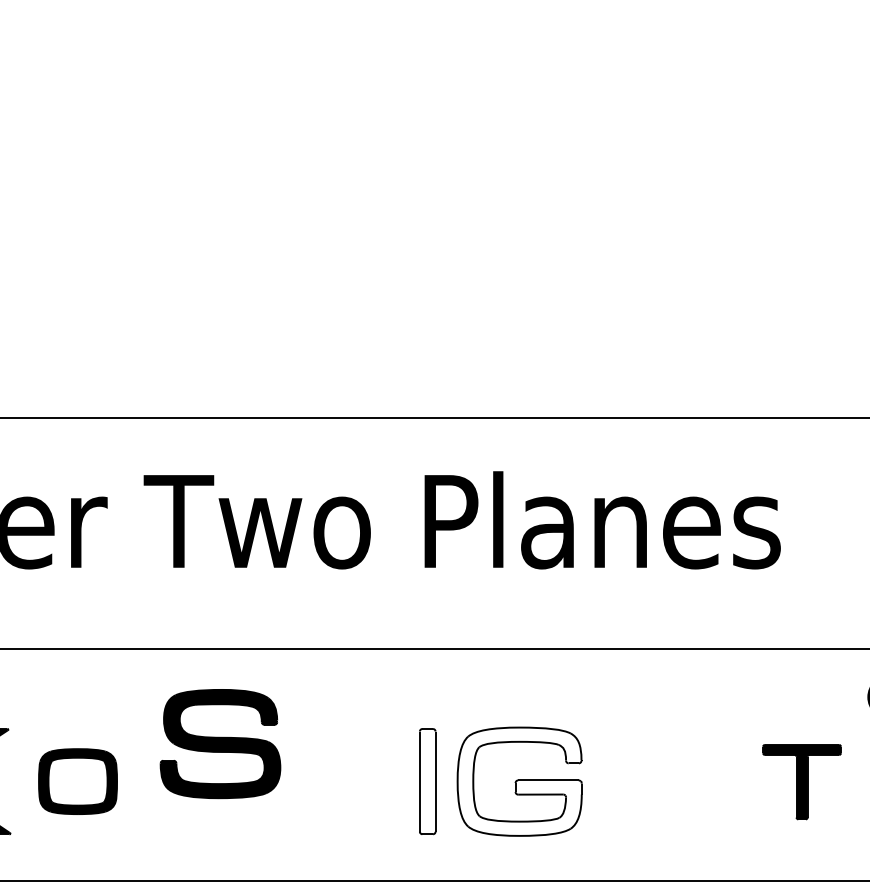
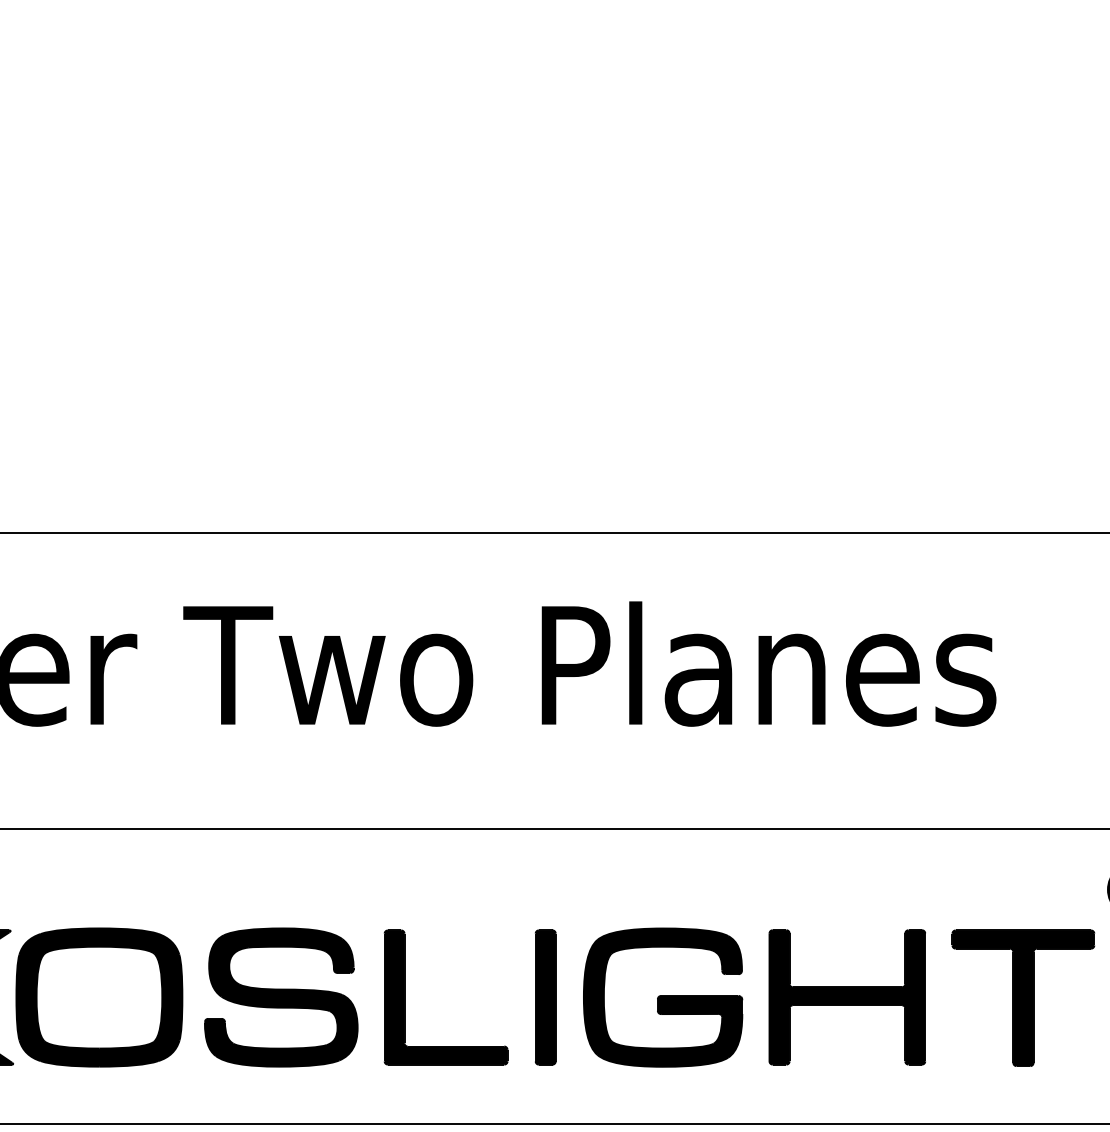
part: (220, 744) -> (281, 997), moved
part: (78, 781) -> (99, 997), size x1.67
part: (317, 781) -> (405, 997), added
fill: (427, 781) -> (545, 997), added
fill: (519, 781) -> (662, 997), added
part: (663, 781) -> (846, 997), added
part: (802, 781) -> (1023, 997), size x1.43

